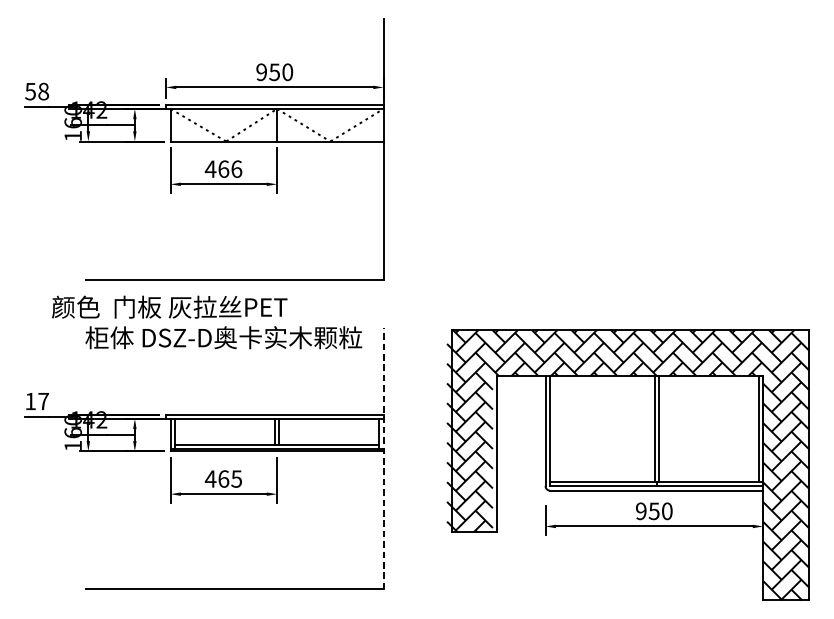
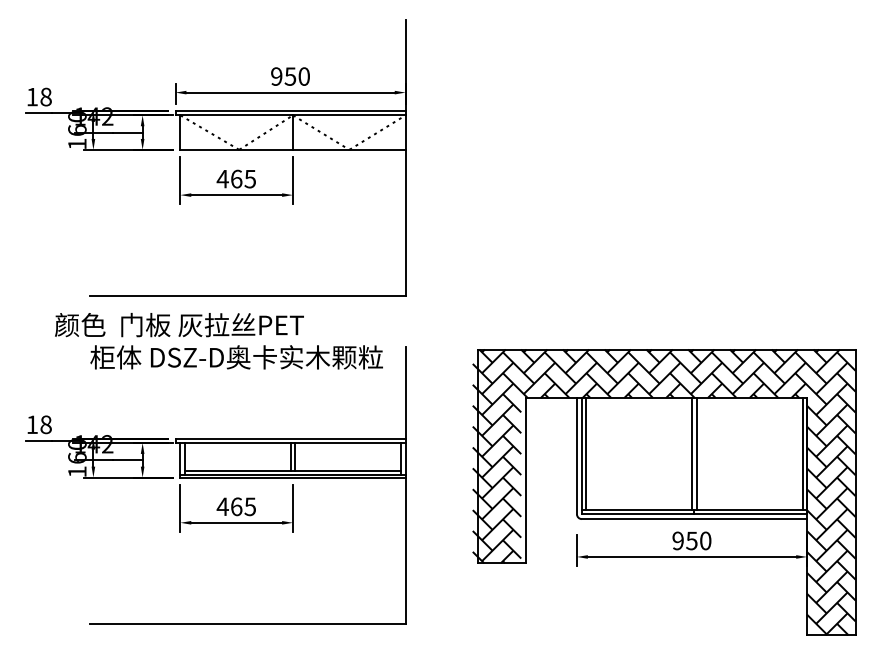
text: (29, 92) -> (31, 97), 58 -> 18
text: (236, 168) -> (250, 178), 466 -> 465
text: (43, 401) -> (45, 424), 17 -> 18
line: (554, 428) -> (586, 453), added
line: (383, 457) -> (405, 484), dashed -> solid

